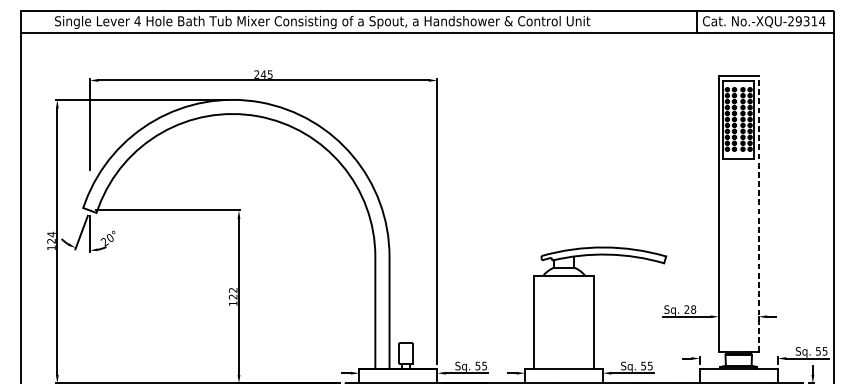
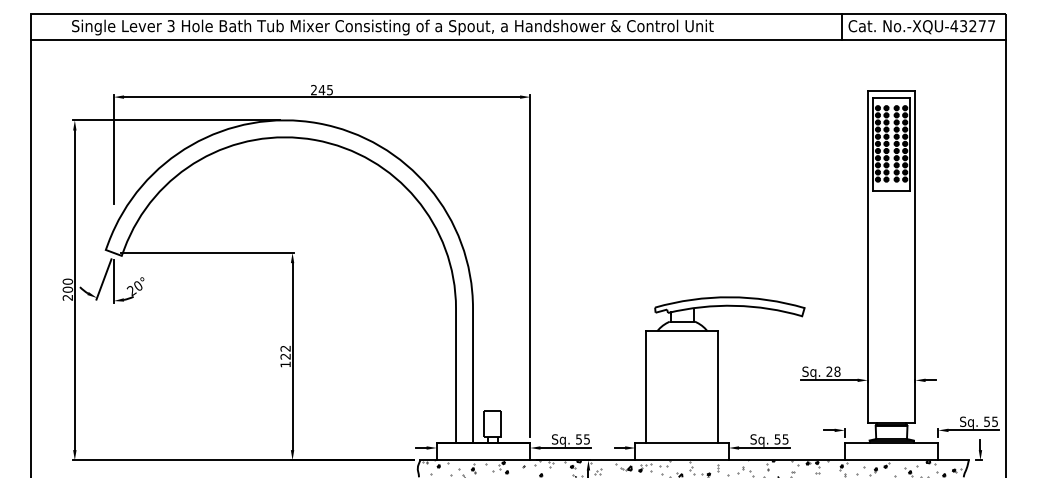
text: (137, 21) -> (170, 26), 4 -> 3
text: (806, 21) -> (972, 26), No.-XQU-29314 -> No.-XQU-43277
line: (758, 213) -> (915, 256), dashed -> solid
text: (51, 240) -> (67, 289), 124 -> 200

